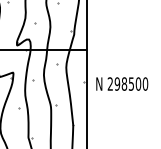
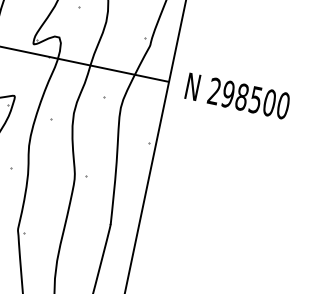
text: (122, 83) -> (238, 95), moved

